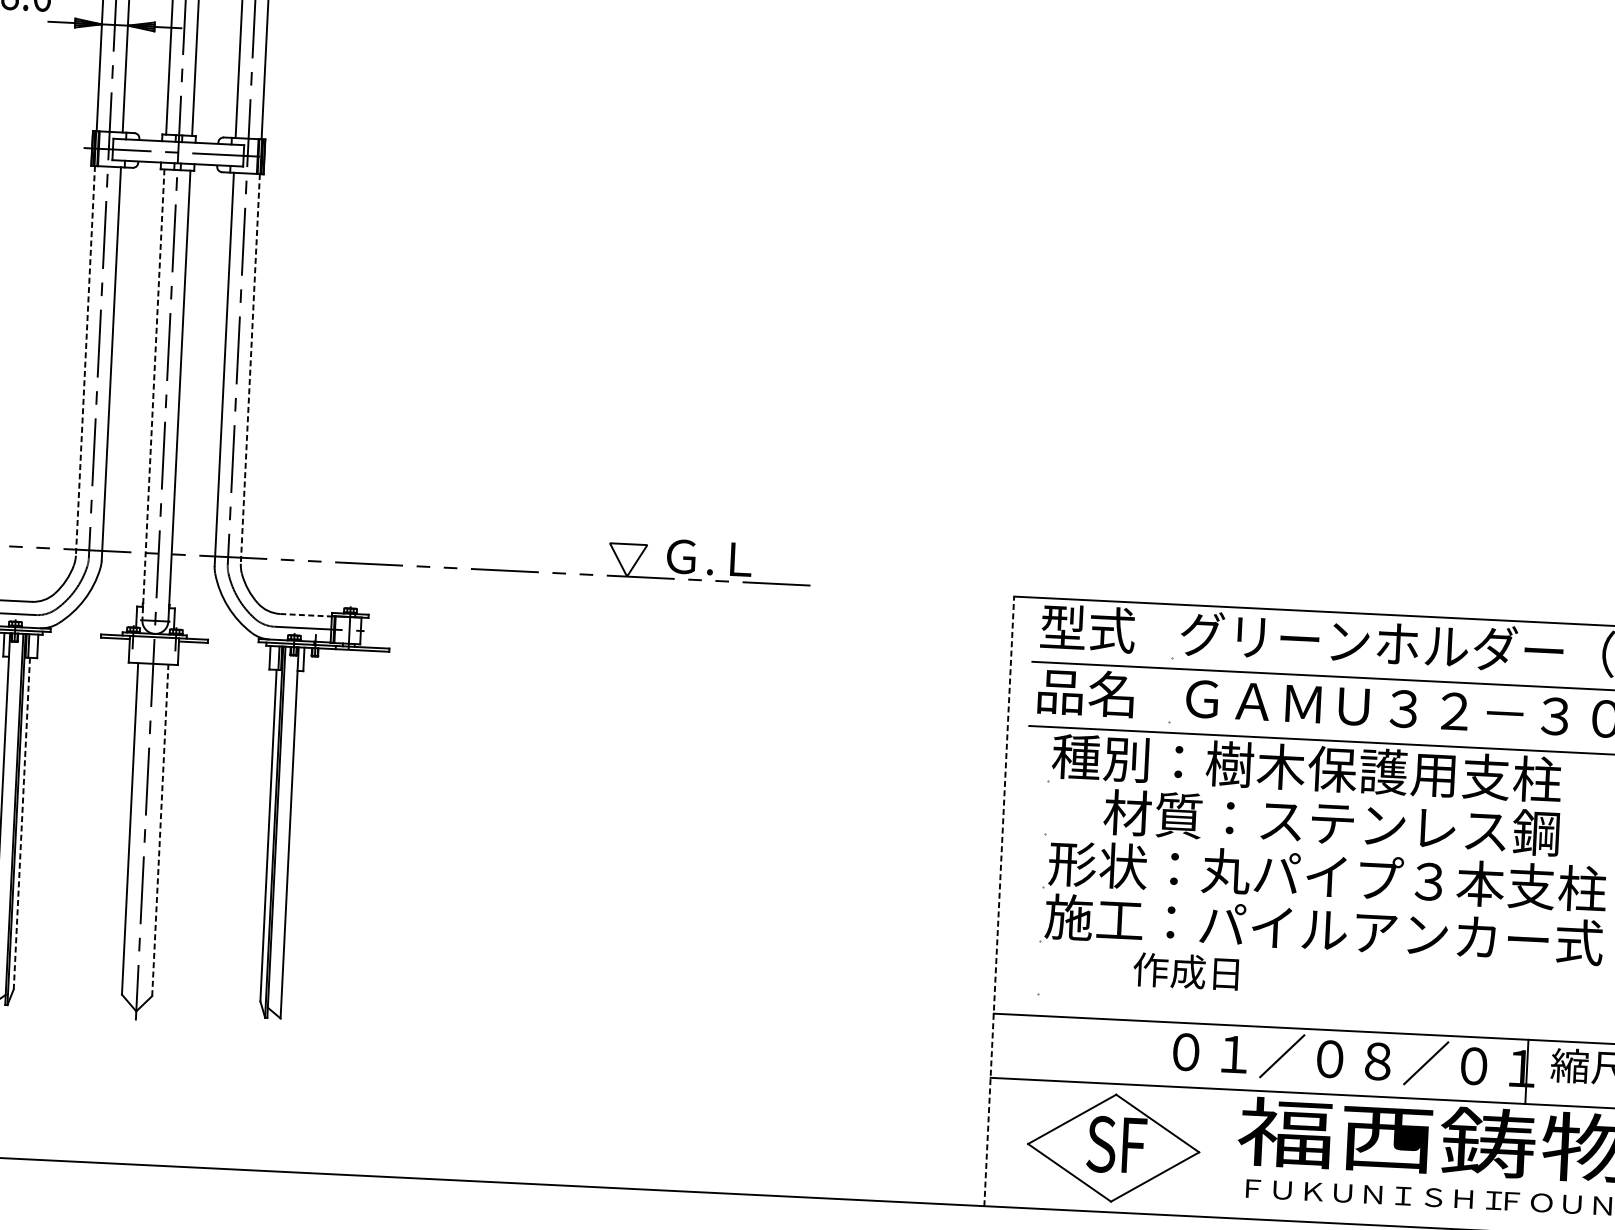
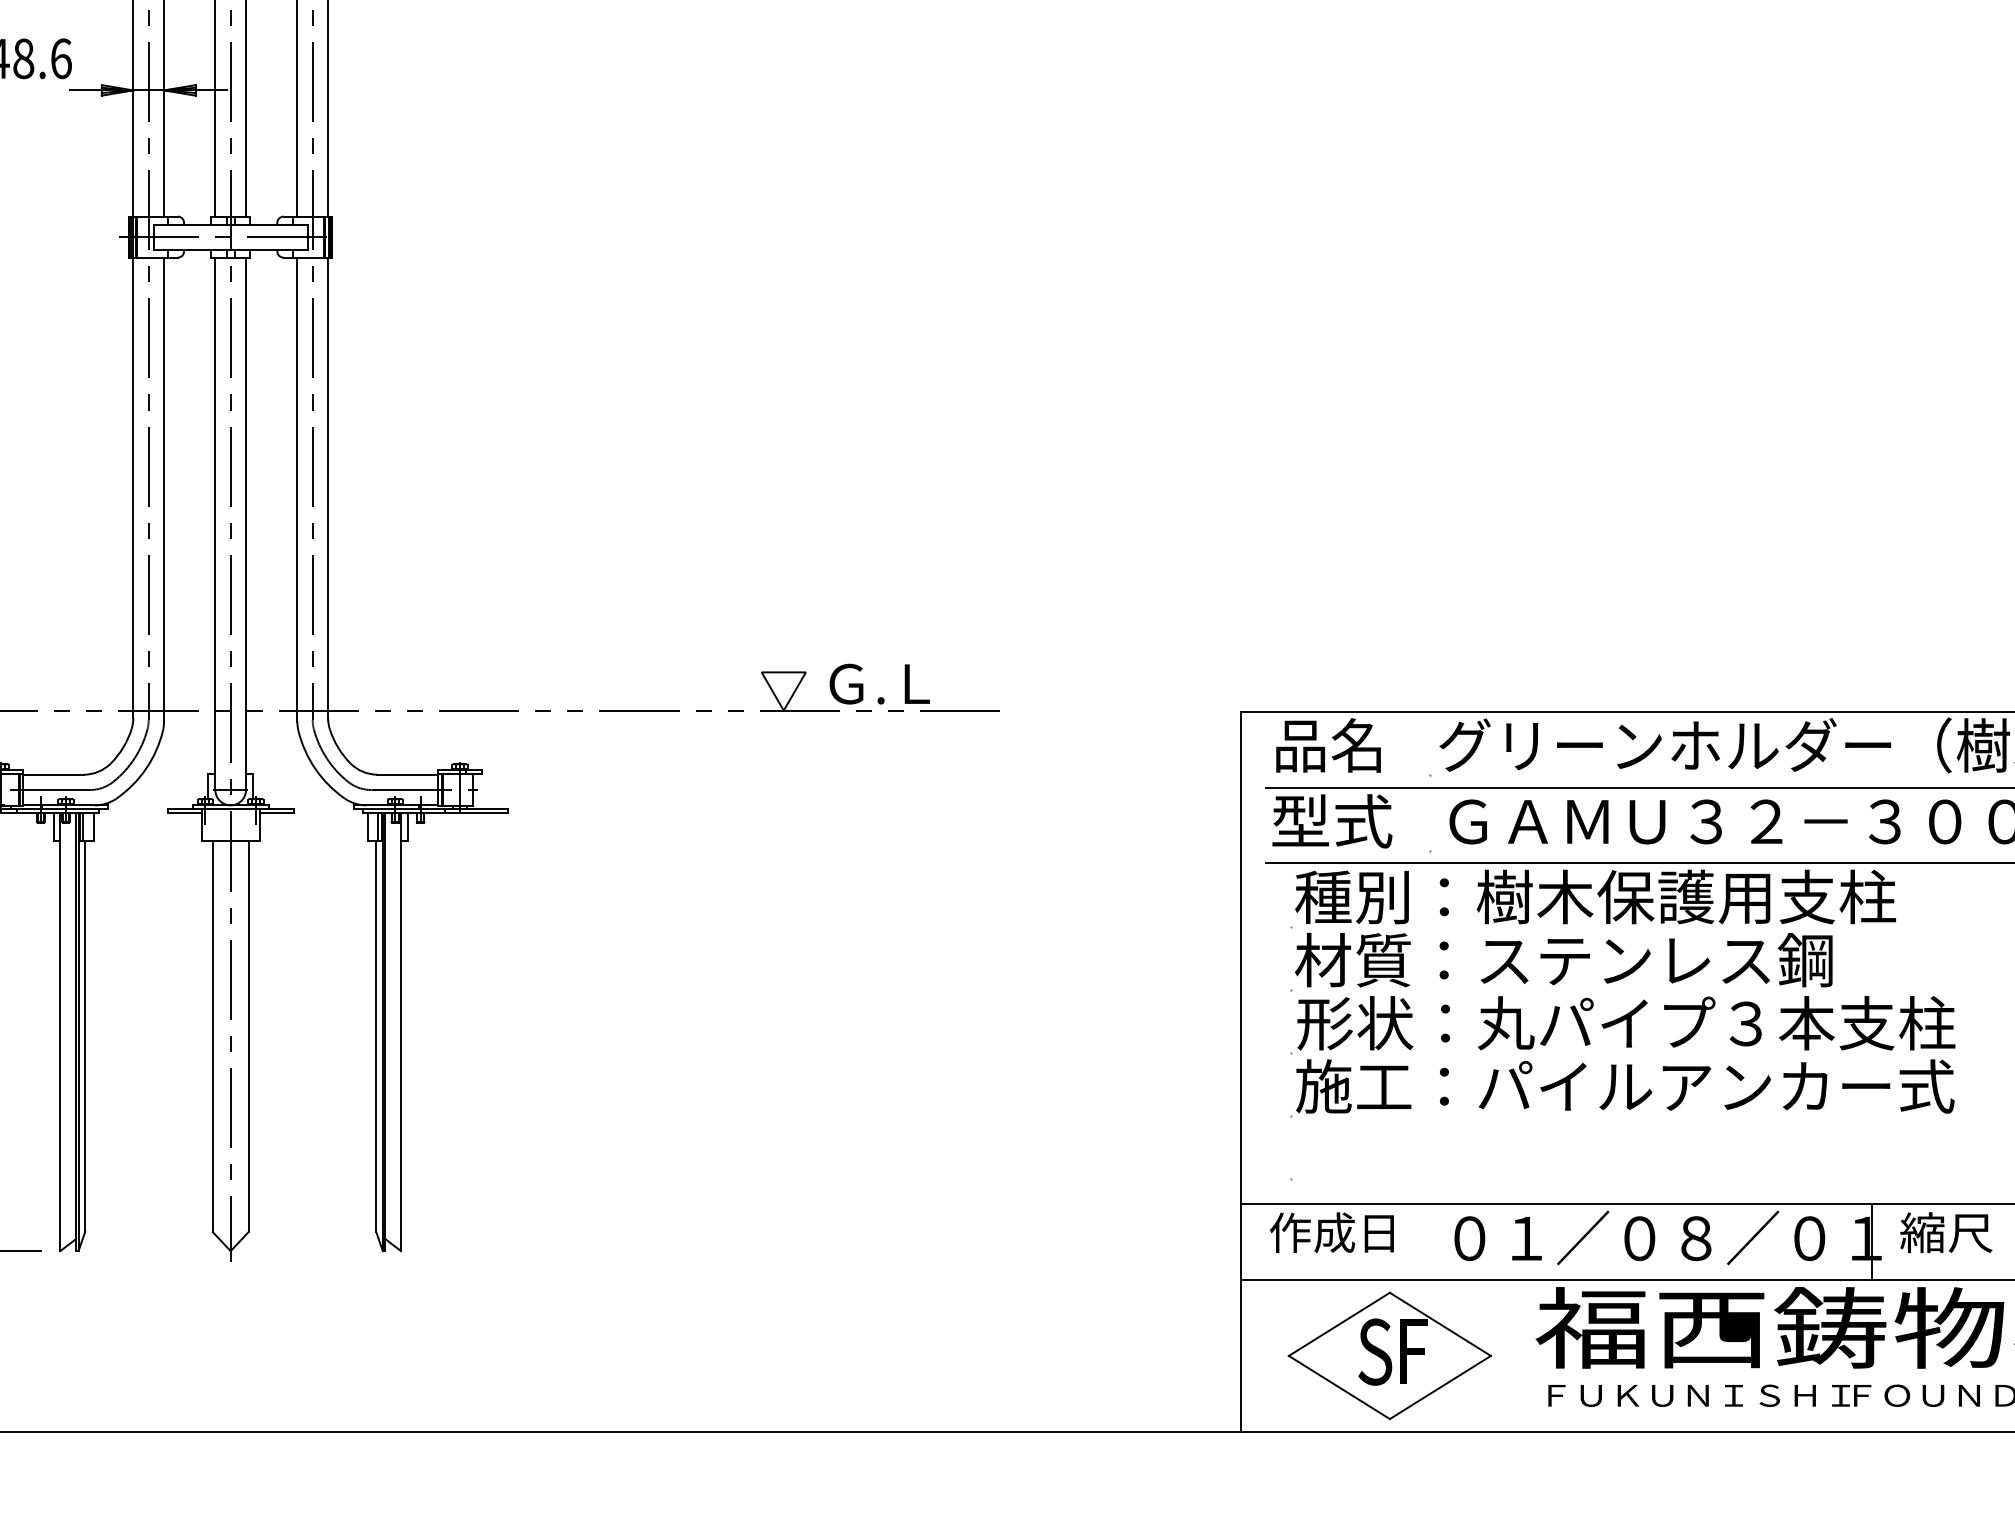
line: (85, 361) -> (133, 488), dashed -> solid
line: (250, 369) -> (328, 488), dashed -> solid
line: (153, 395) -> (215, 524), dashed -> solid
line: (306, 615) -> (408, 774), dashed -> solid
text: (1087, 628) -> (1329, 745), 型式 -> 品名
text: (1087, 693) -> (1332, 821), 品名 -> 型式
line: (22, 823) -> (85, 1036), dashed -> solid
text: (1331, 823) -> (1563, 960), moved
line: (160, 830) -> (248, 1036), dashed -> solid
line: (998, 901) -> (1240, 1071), dashed -> solid
text: (1185, 971) -> (1331, 1232), moved

